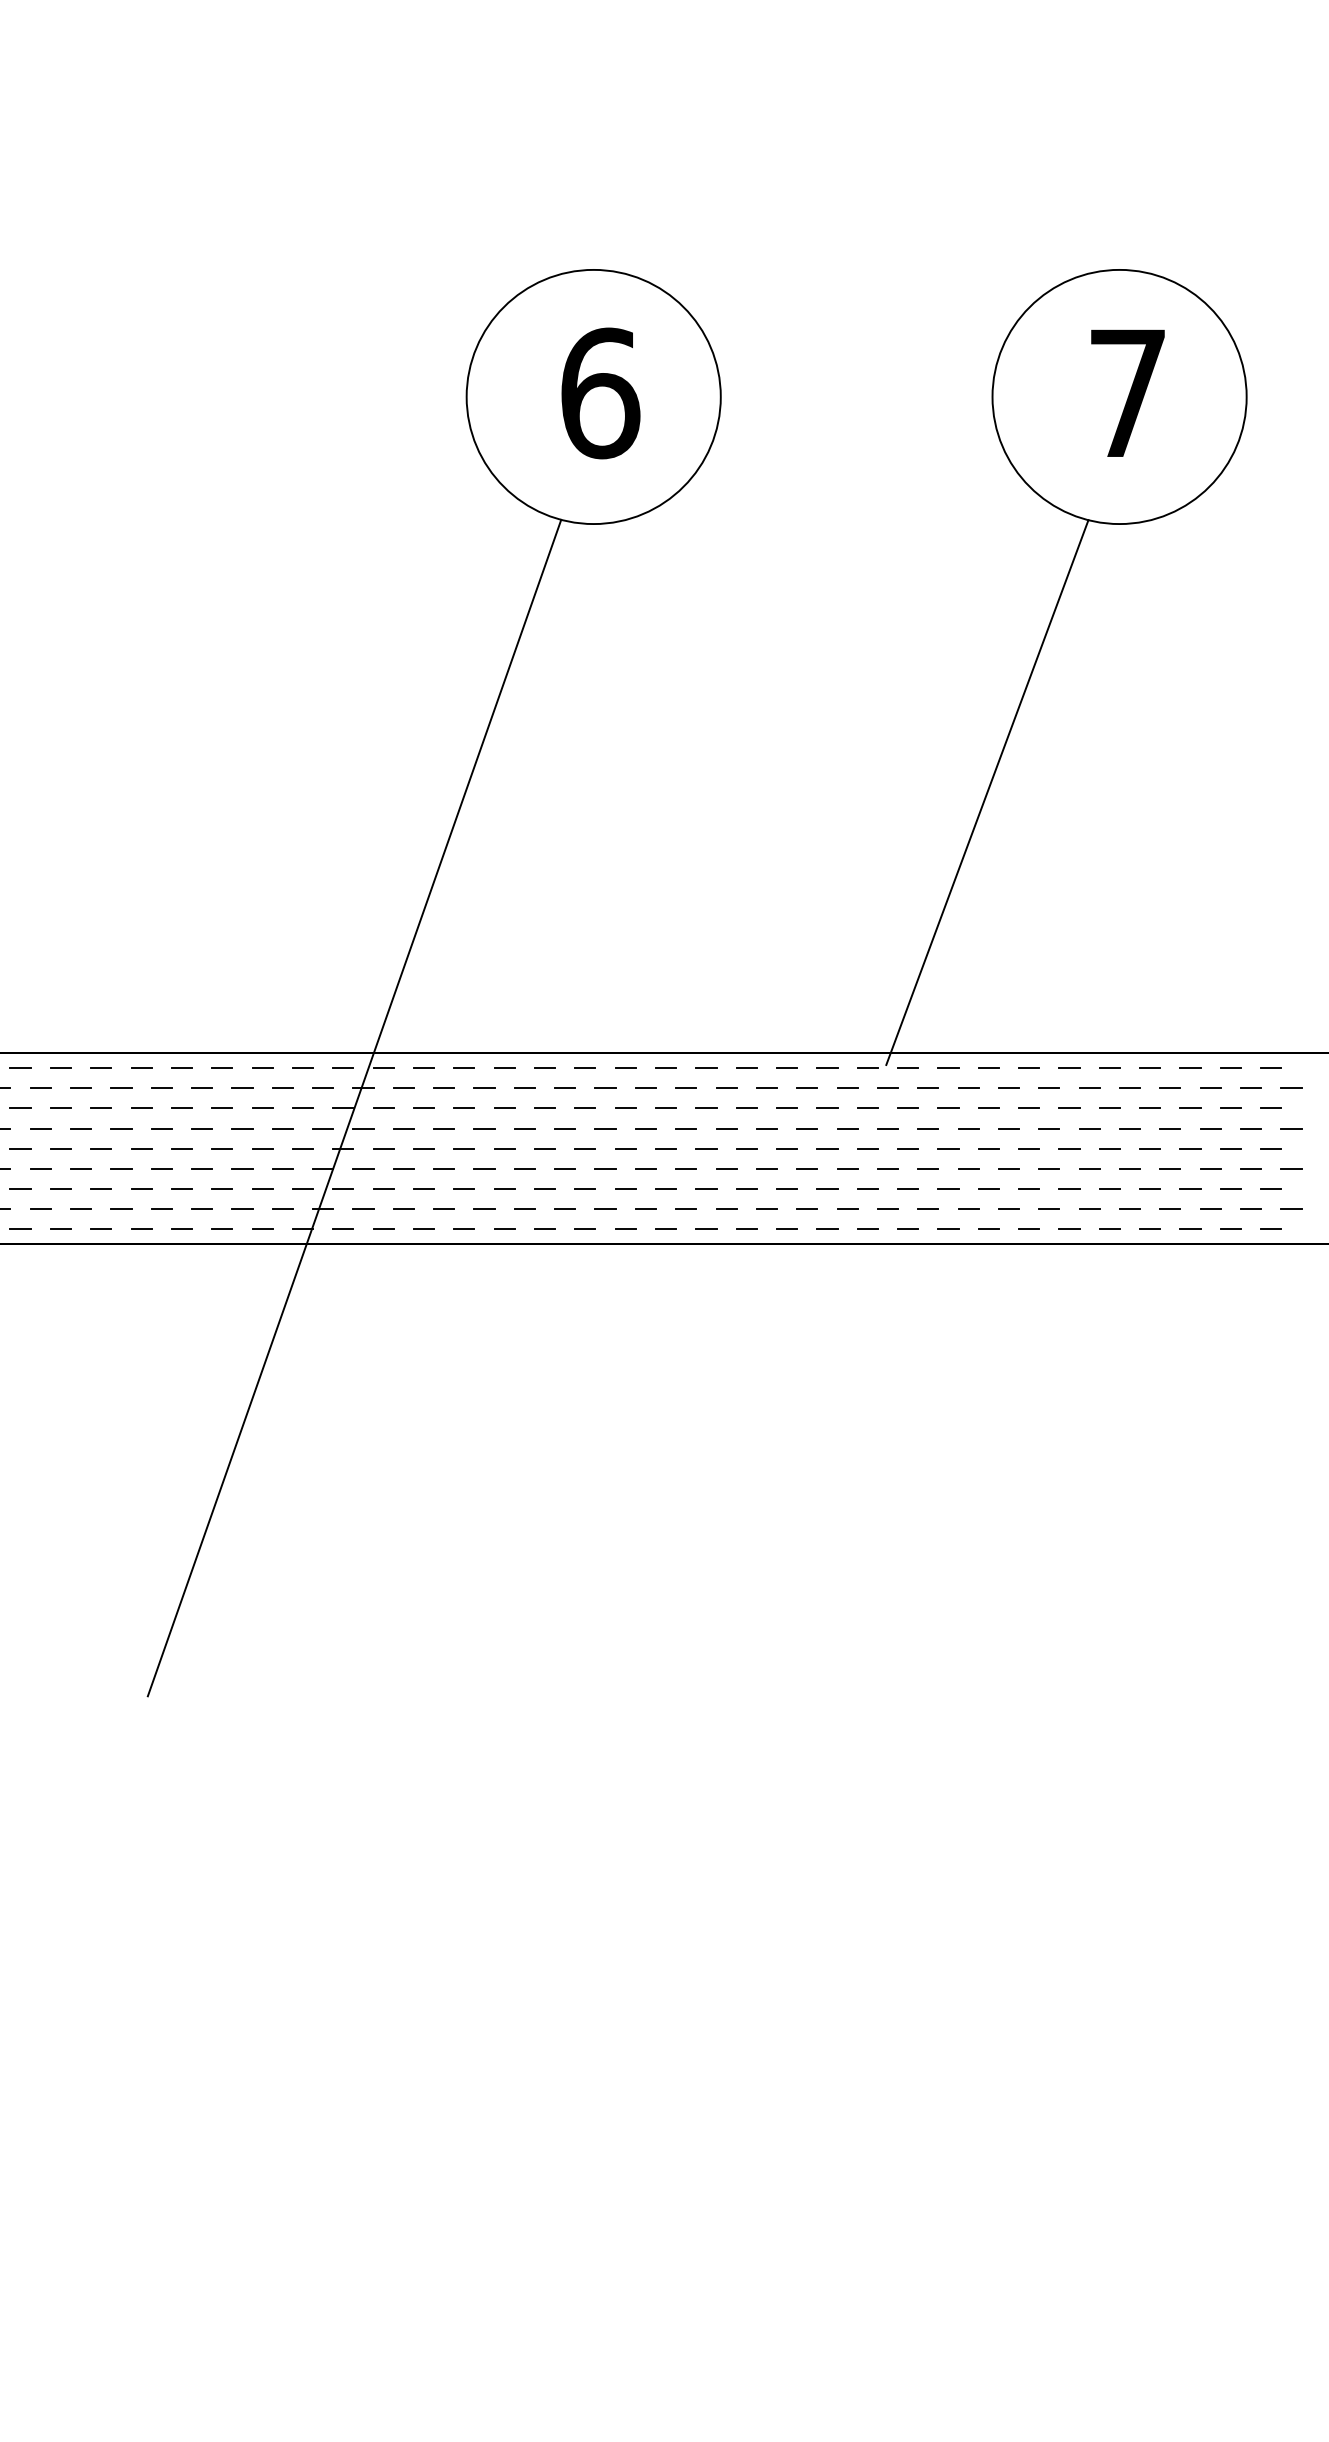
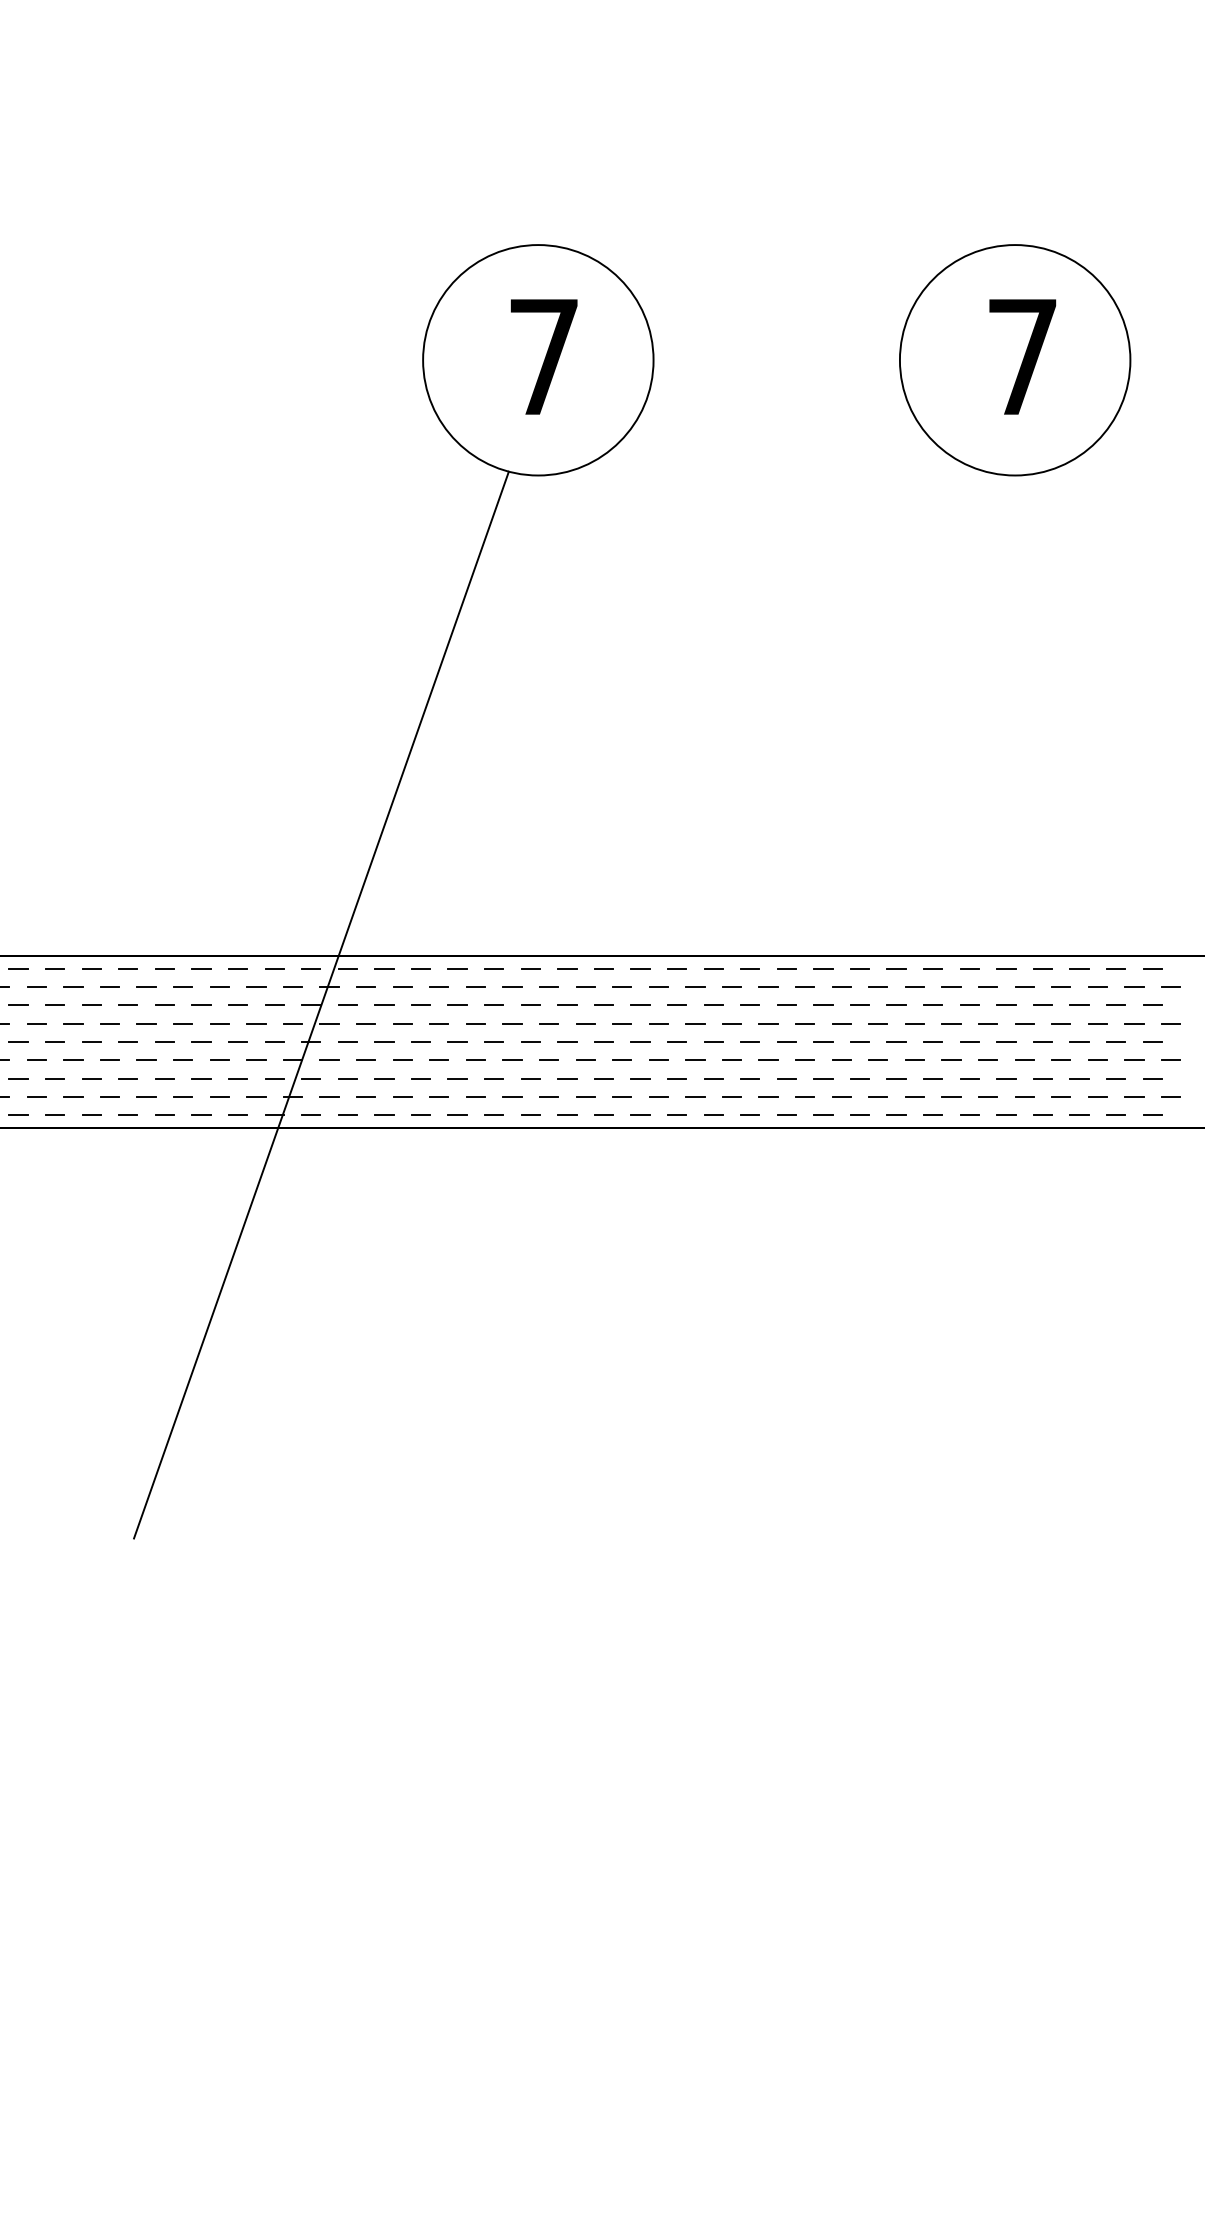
text: (600, 393) -> (544, 357), 6 -> 7
line: (987, 792) -> (895, 718), removed

